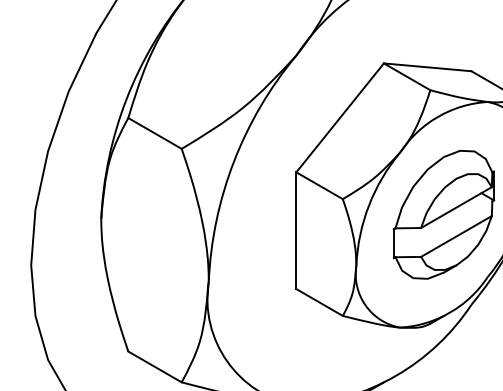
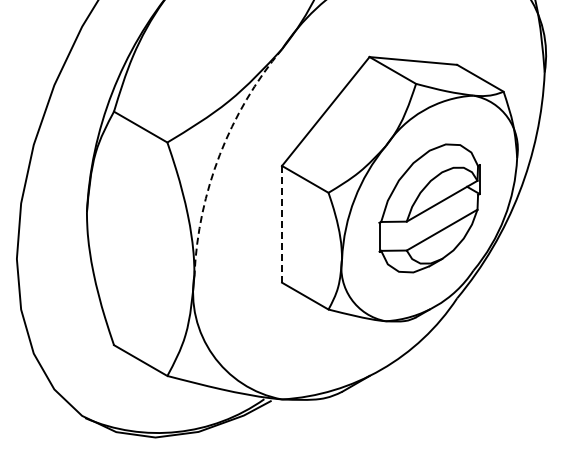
arc: (233, 160) -> (219, 154), solid -> dashed
line: (296, 230) -> (282, 224), solid -> dashed

